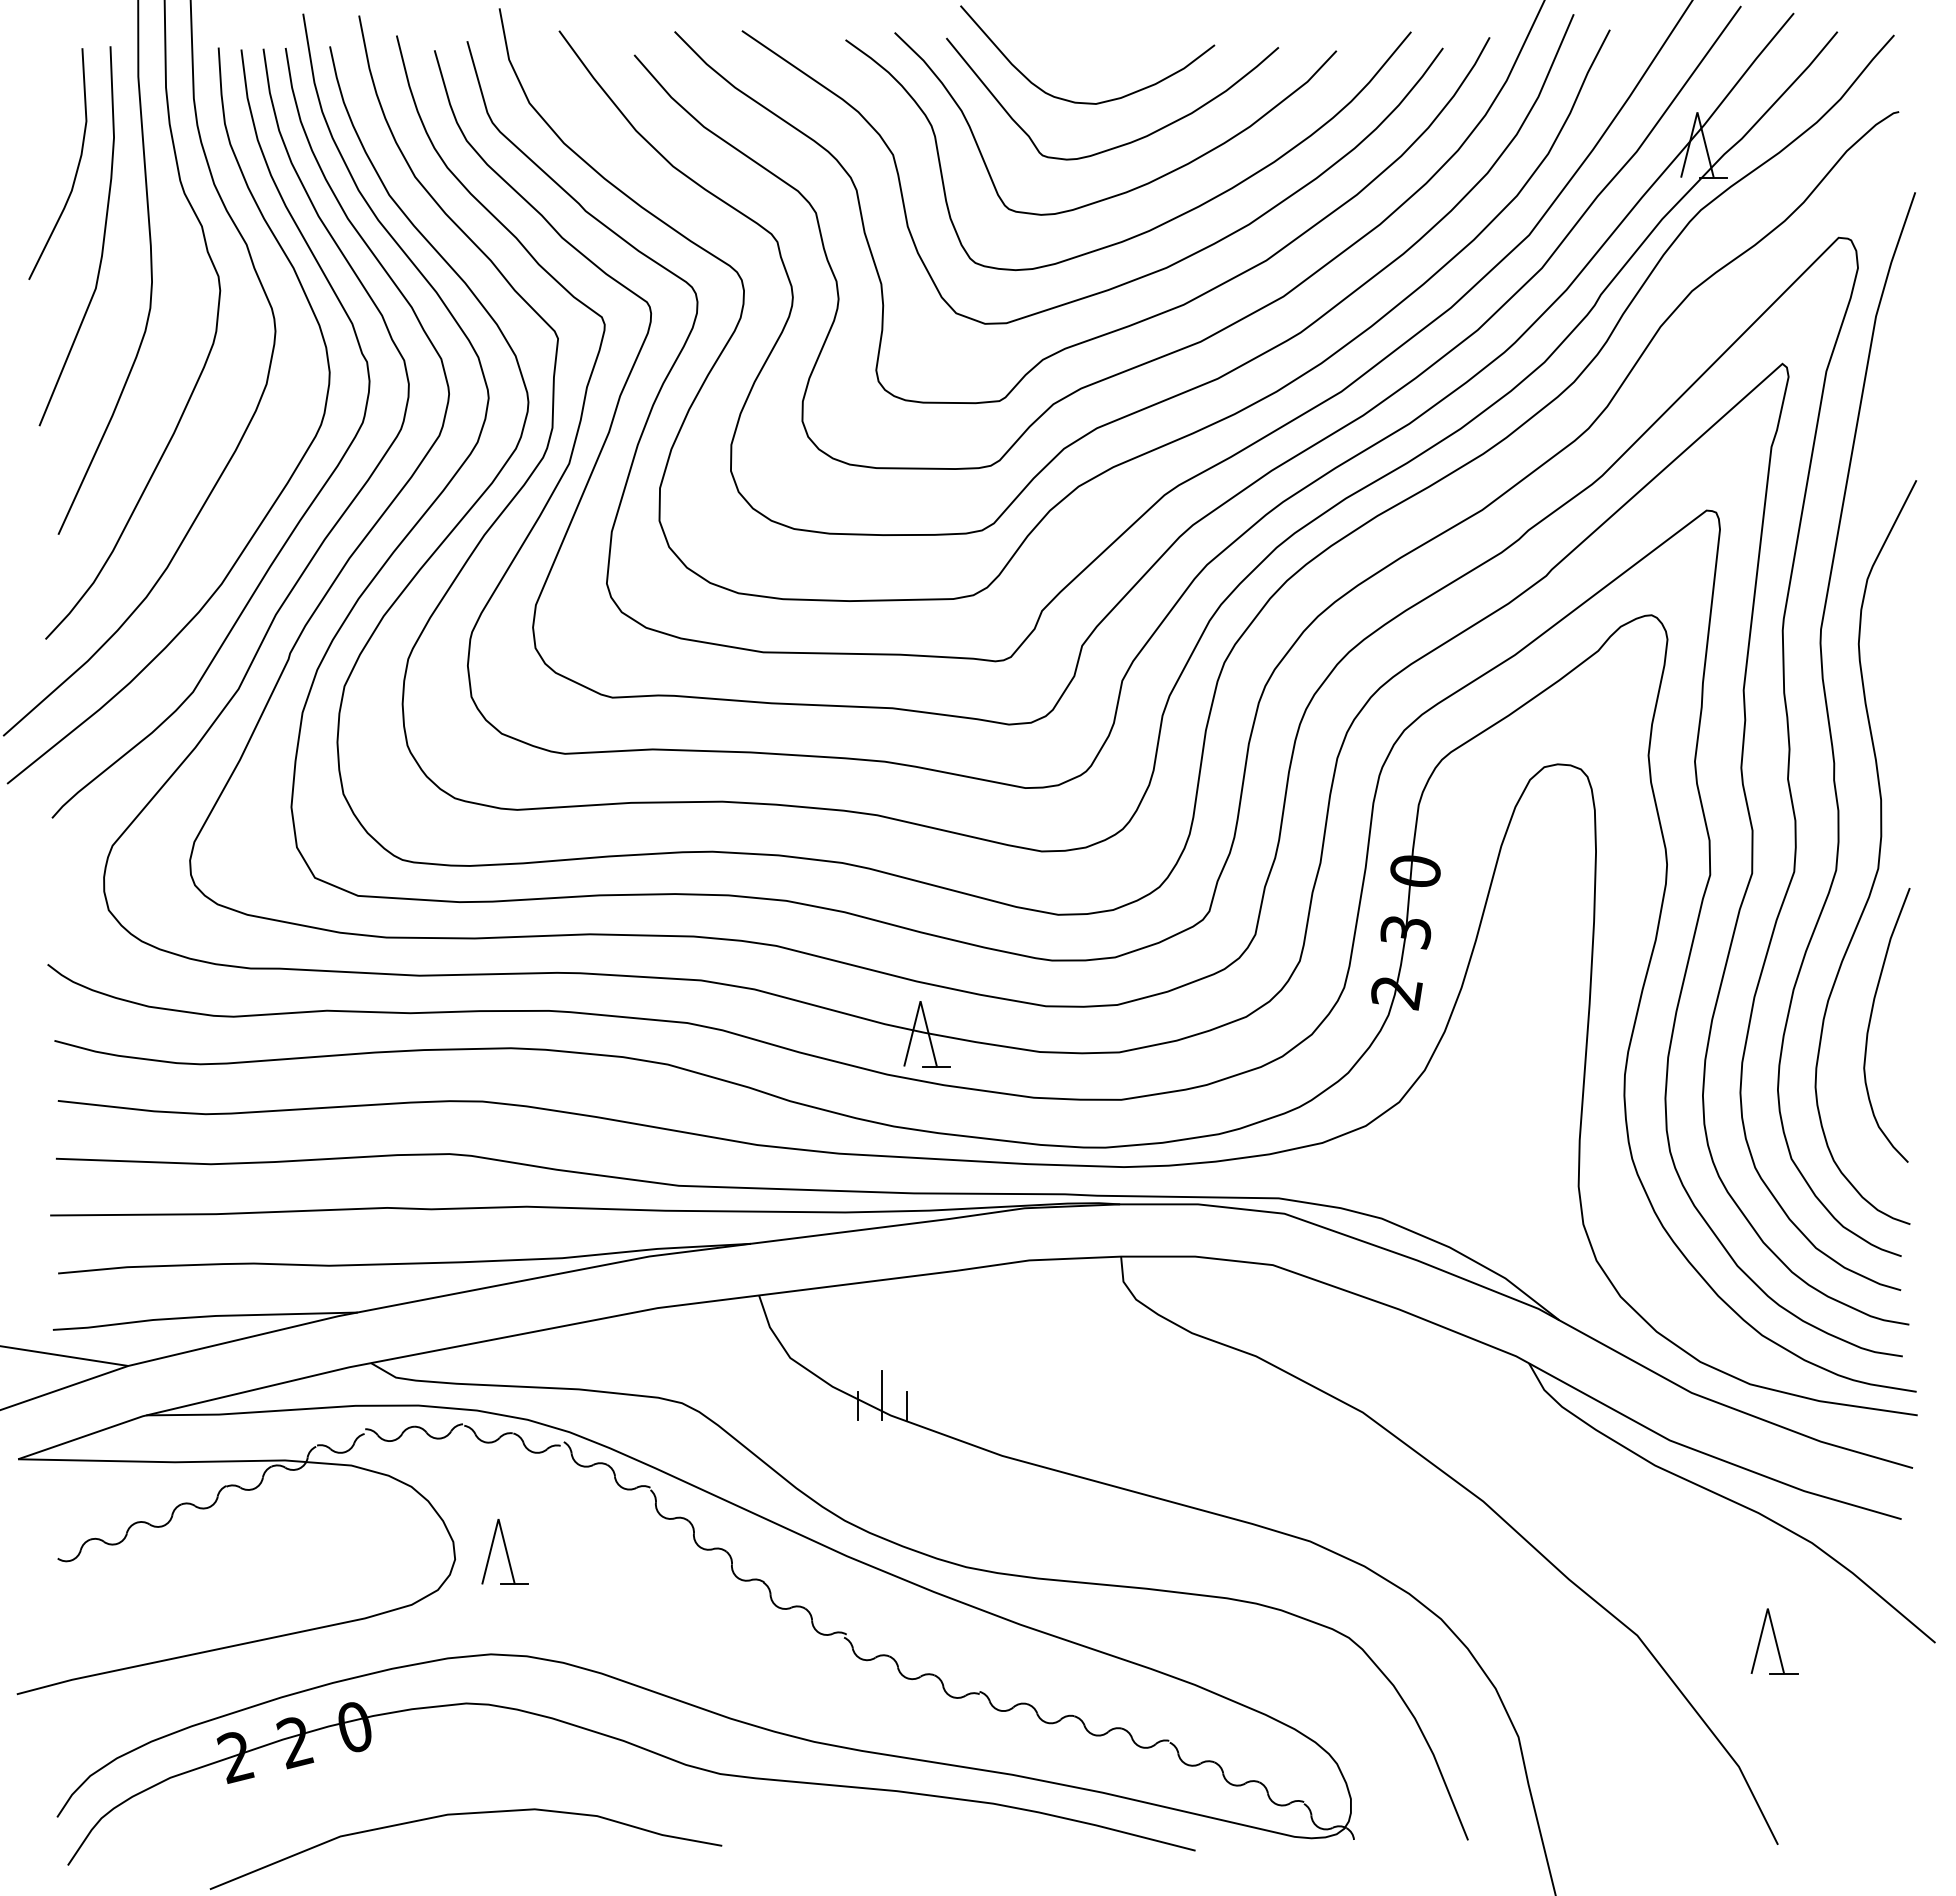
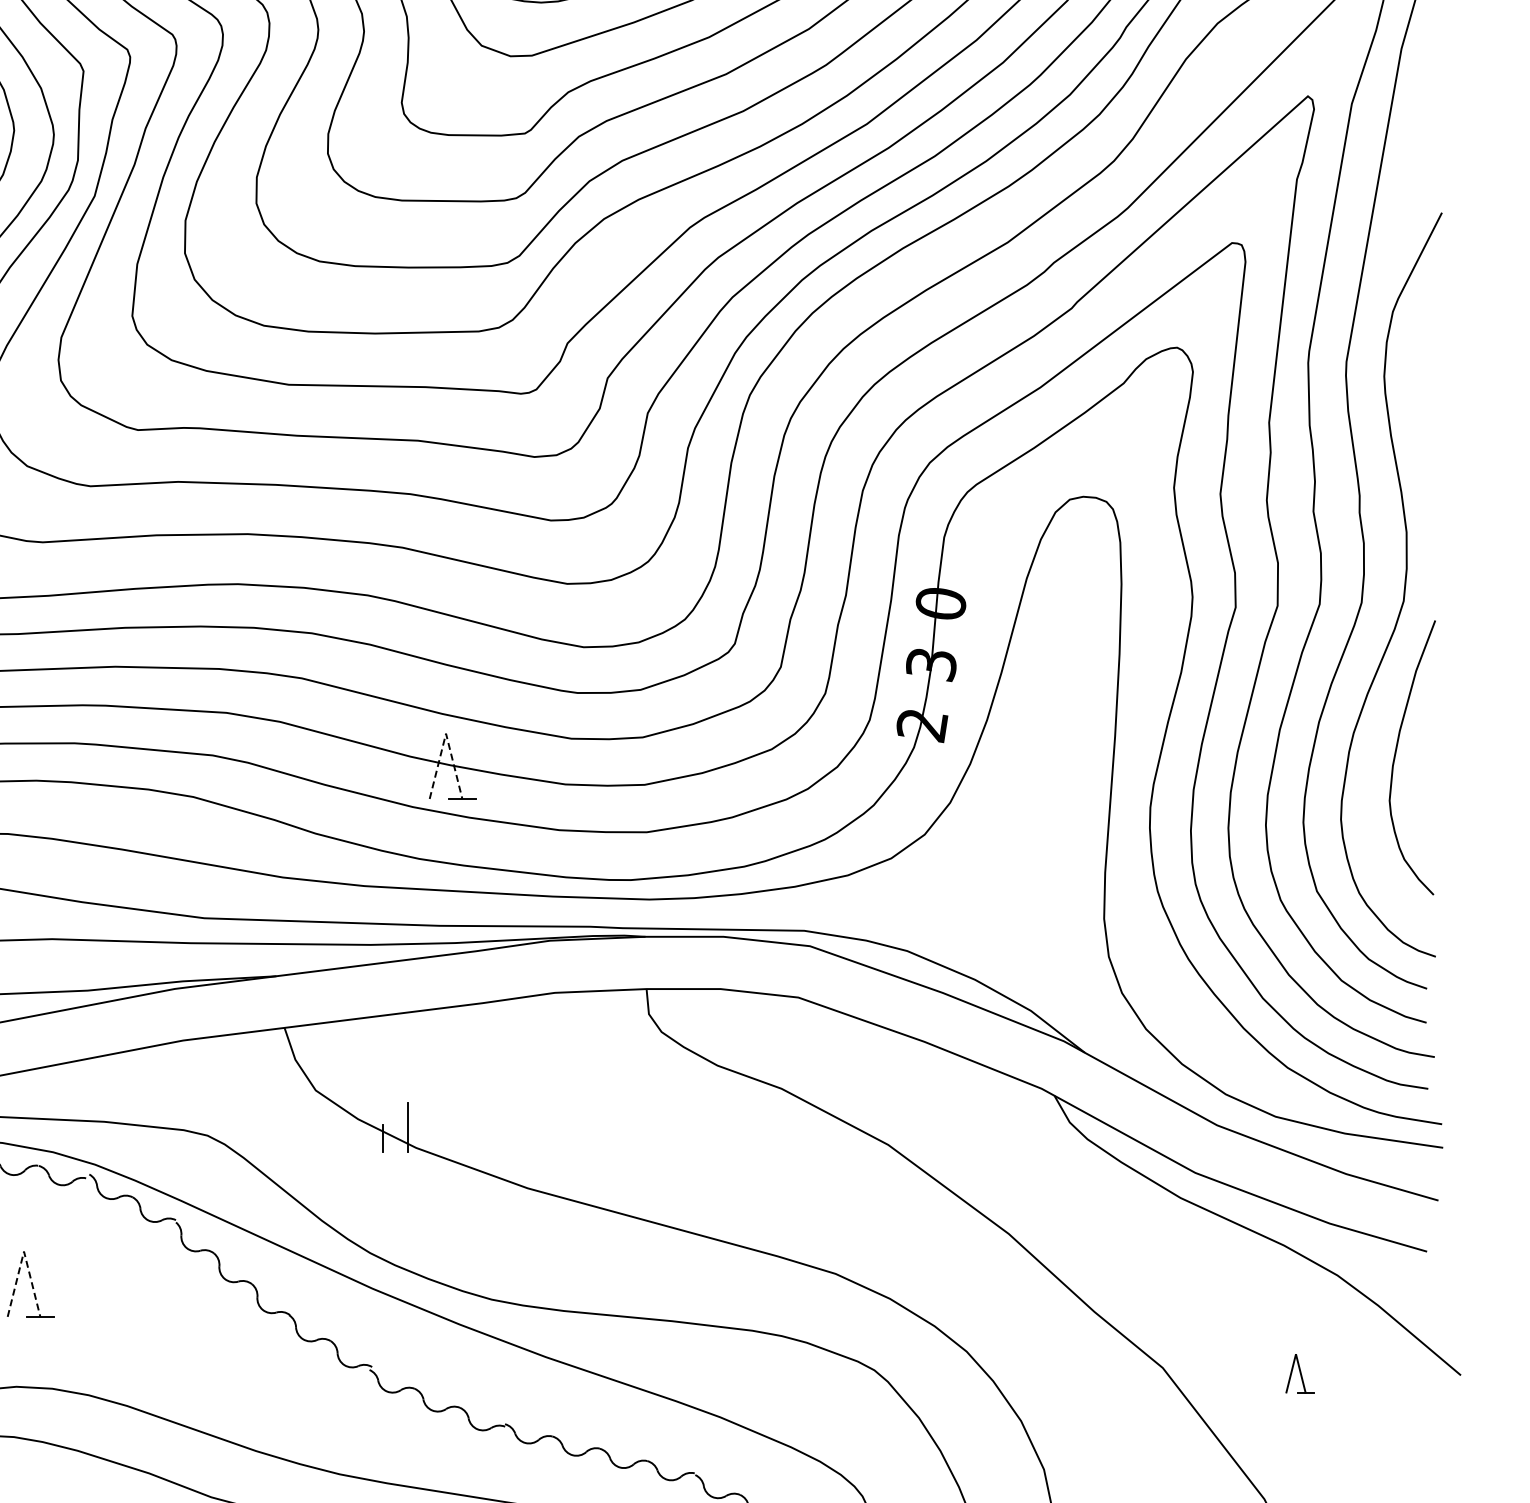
line: (920, 1001) -> (445, 733), solid -> dashed
line: (906, 1405) -> (431, 1137), removed
line: (498, 1519) -> (23, 1251), solid -> dashed
part: (1774, 1641) -> (1299, 1373), size x0.6

